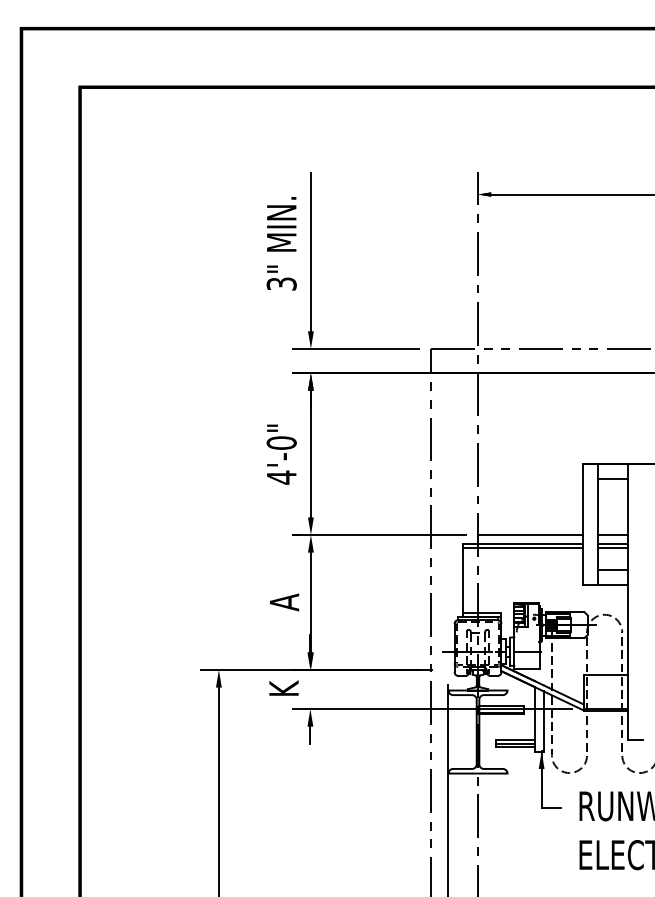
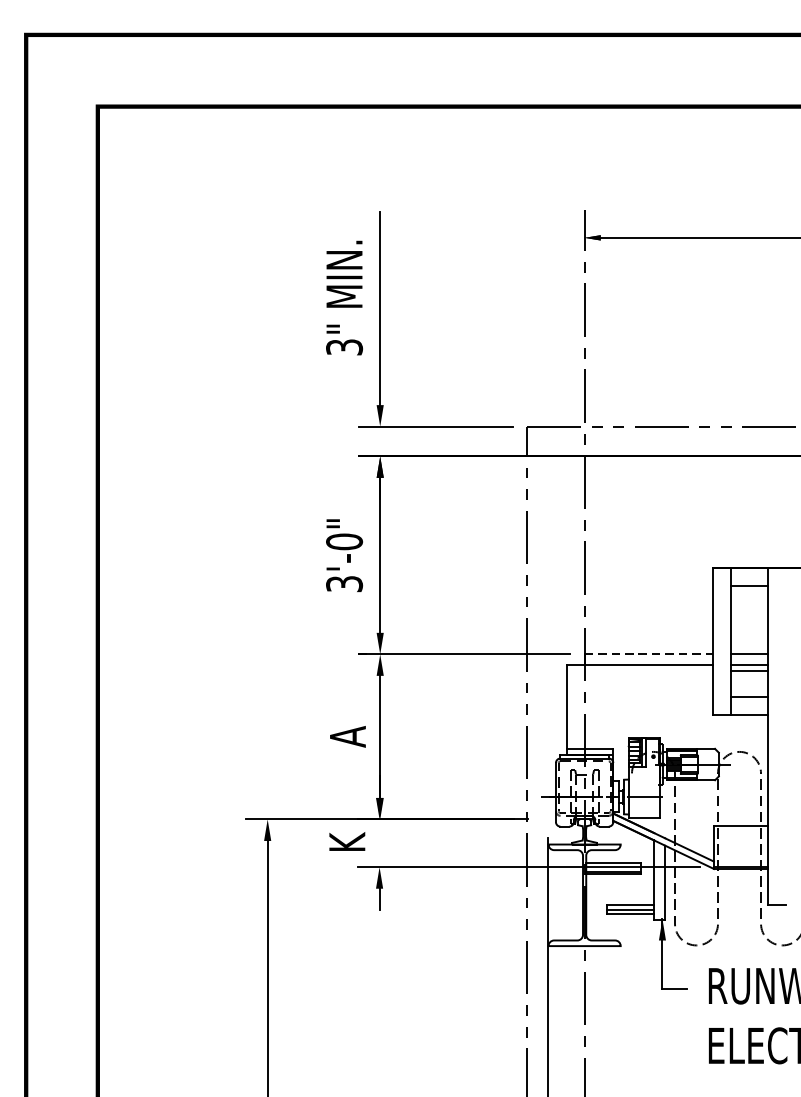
text: (281, 477) -> (344, 583), 4'-0" -> 3'-0"
line: (530, 535) -> (648, 654), solid -> dashed
line: (523, 548) -> (640, 670), removed

